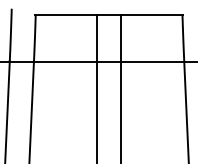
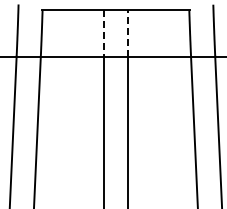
line: (121, 37) -> (128, 33), solid -> dashed
line: (96, 38) -> (103, 34), solid -> dashed

